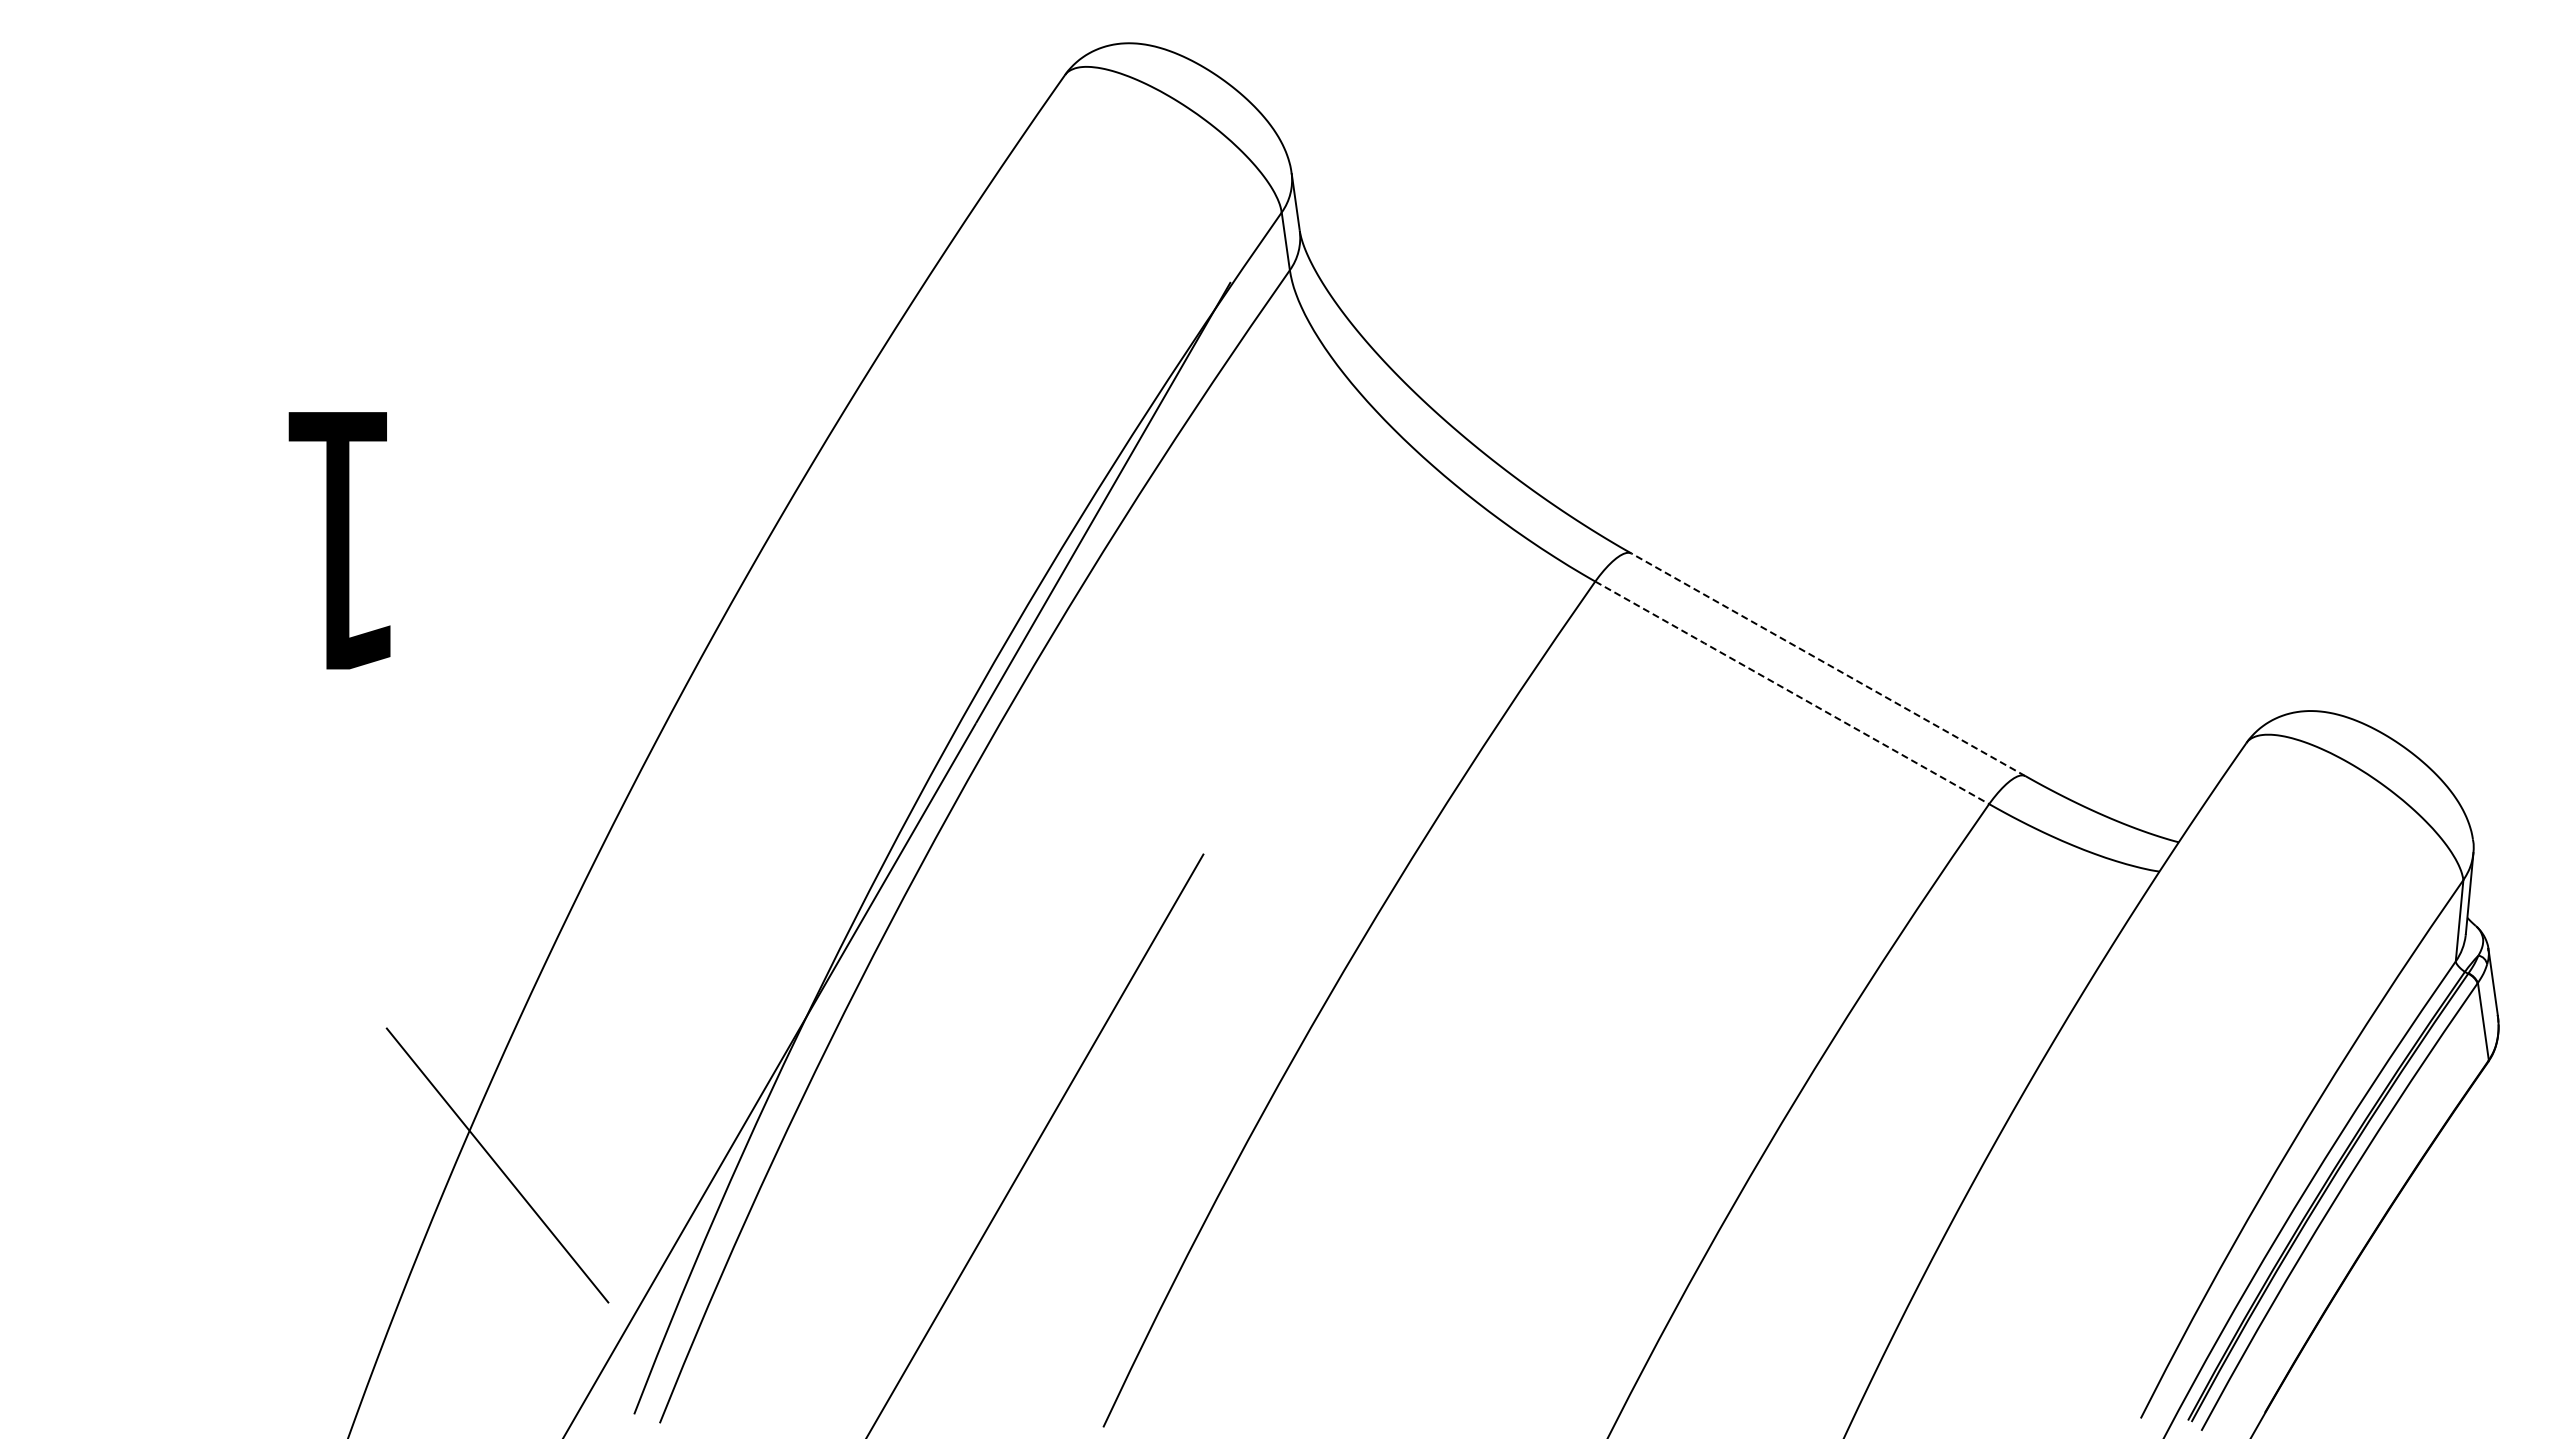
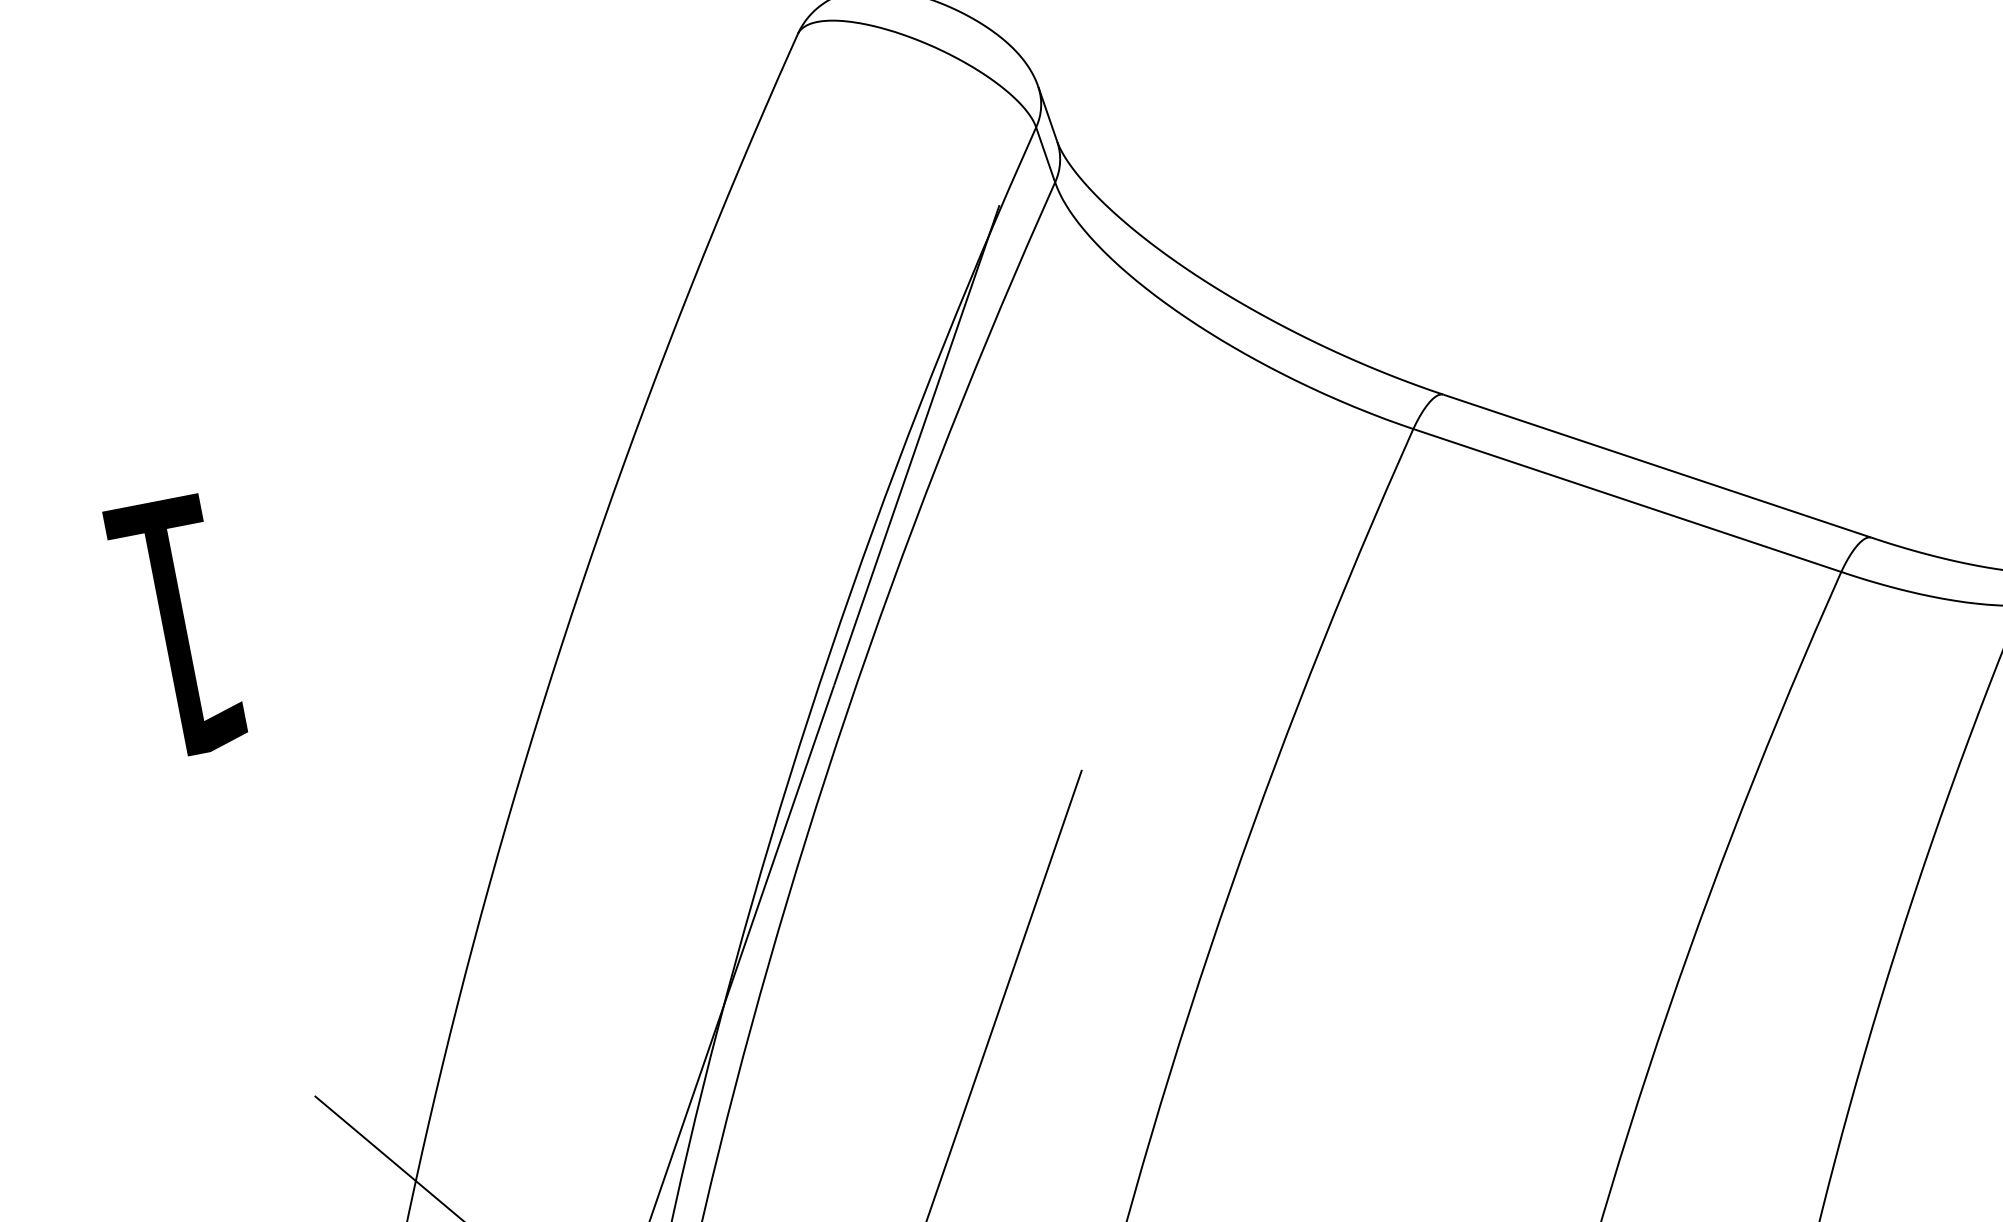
line: (1827, 664) -> (1656, 466), dashed -> solid
line: (1791, 692) -> (1626, 500), dashed -> solid

